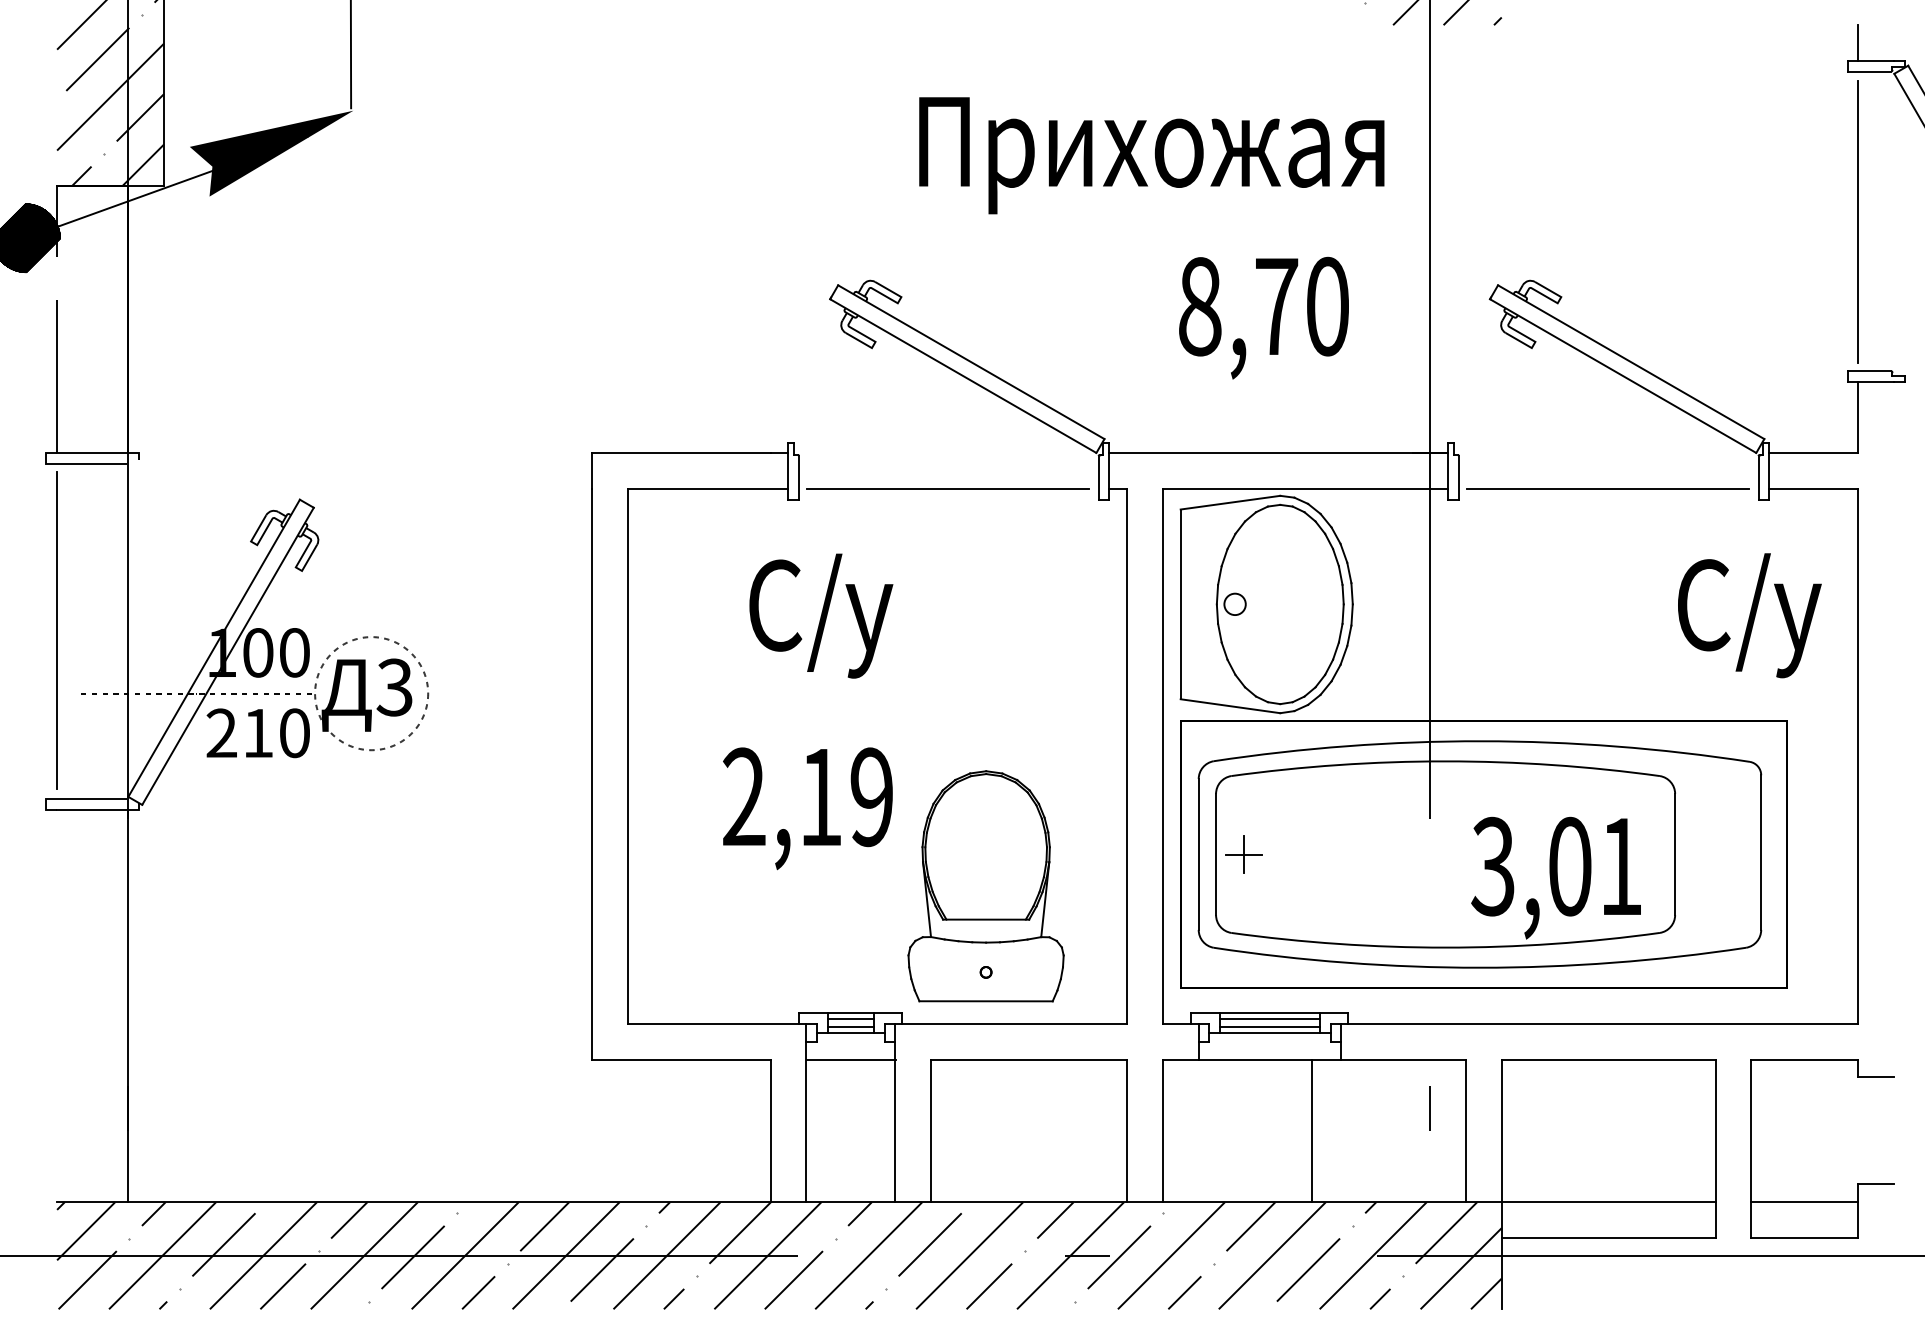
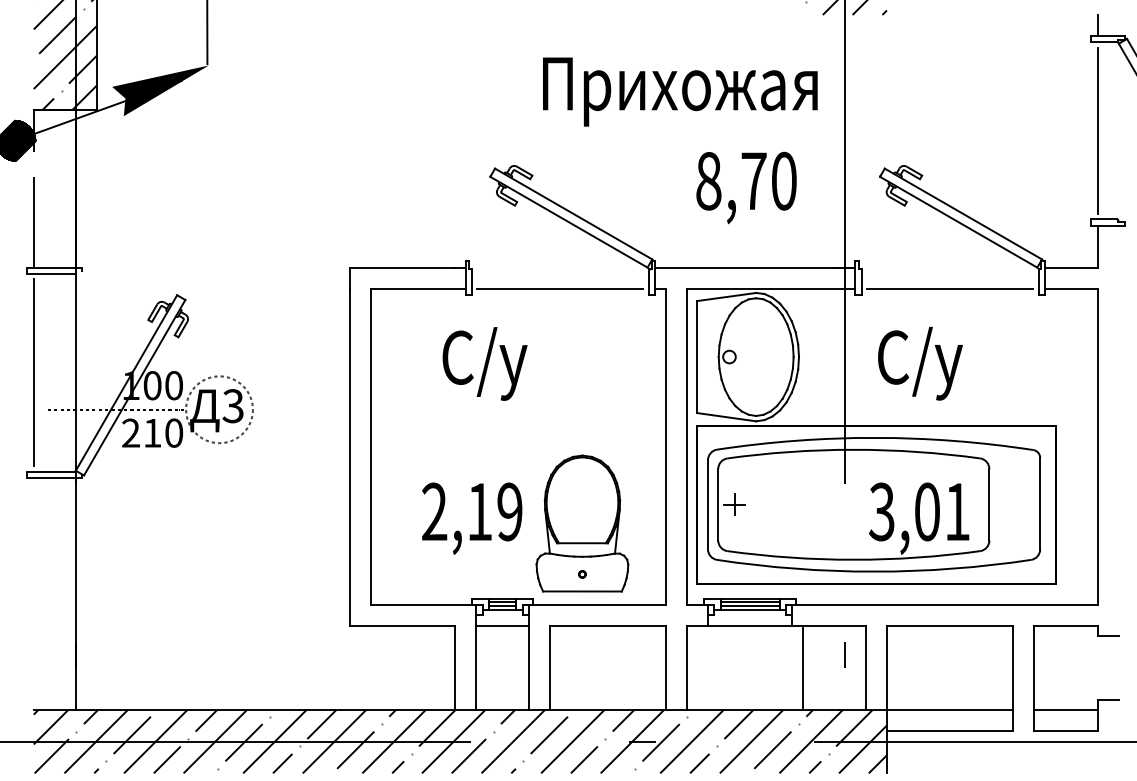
text: (1749, 615) -> (920, 363), moved
text: (808, 808) -> (472, 518), moved
line: (1311, 1130) -> (802, 667), moved

